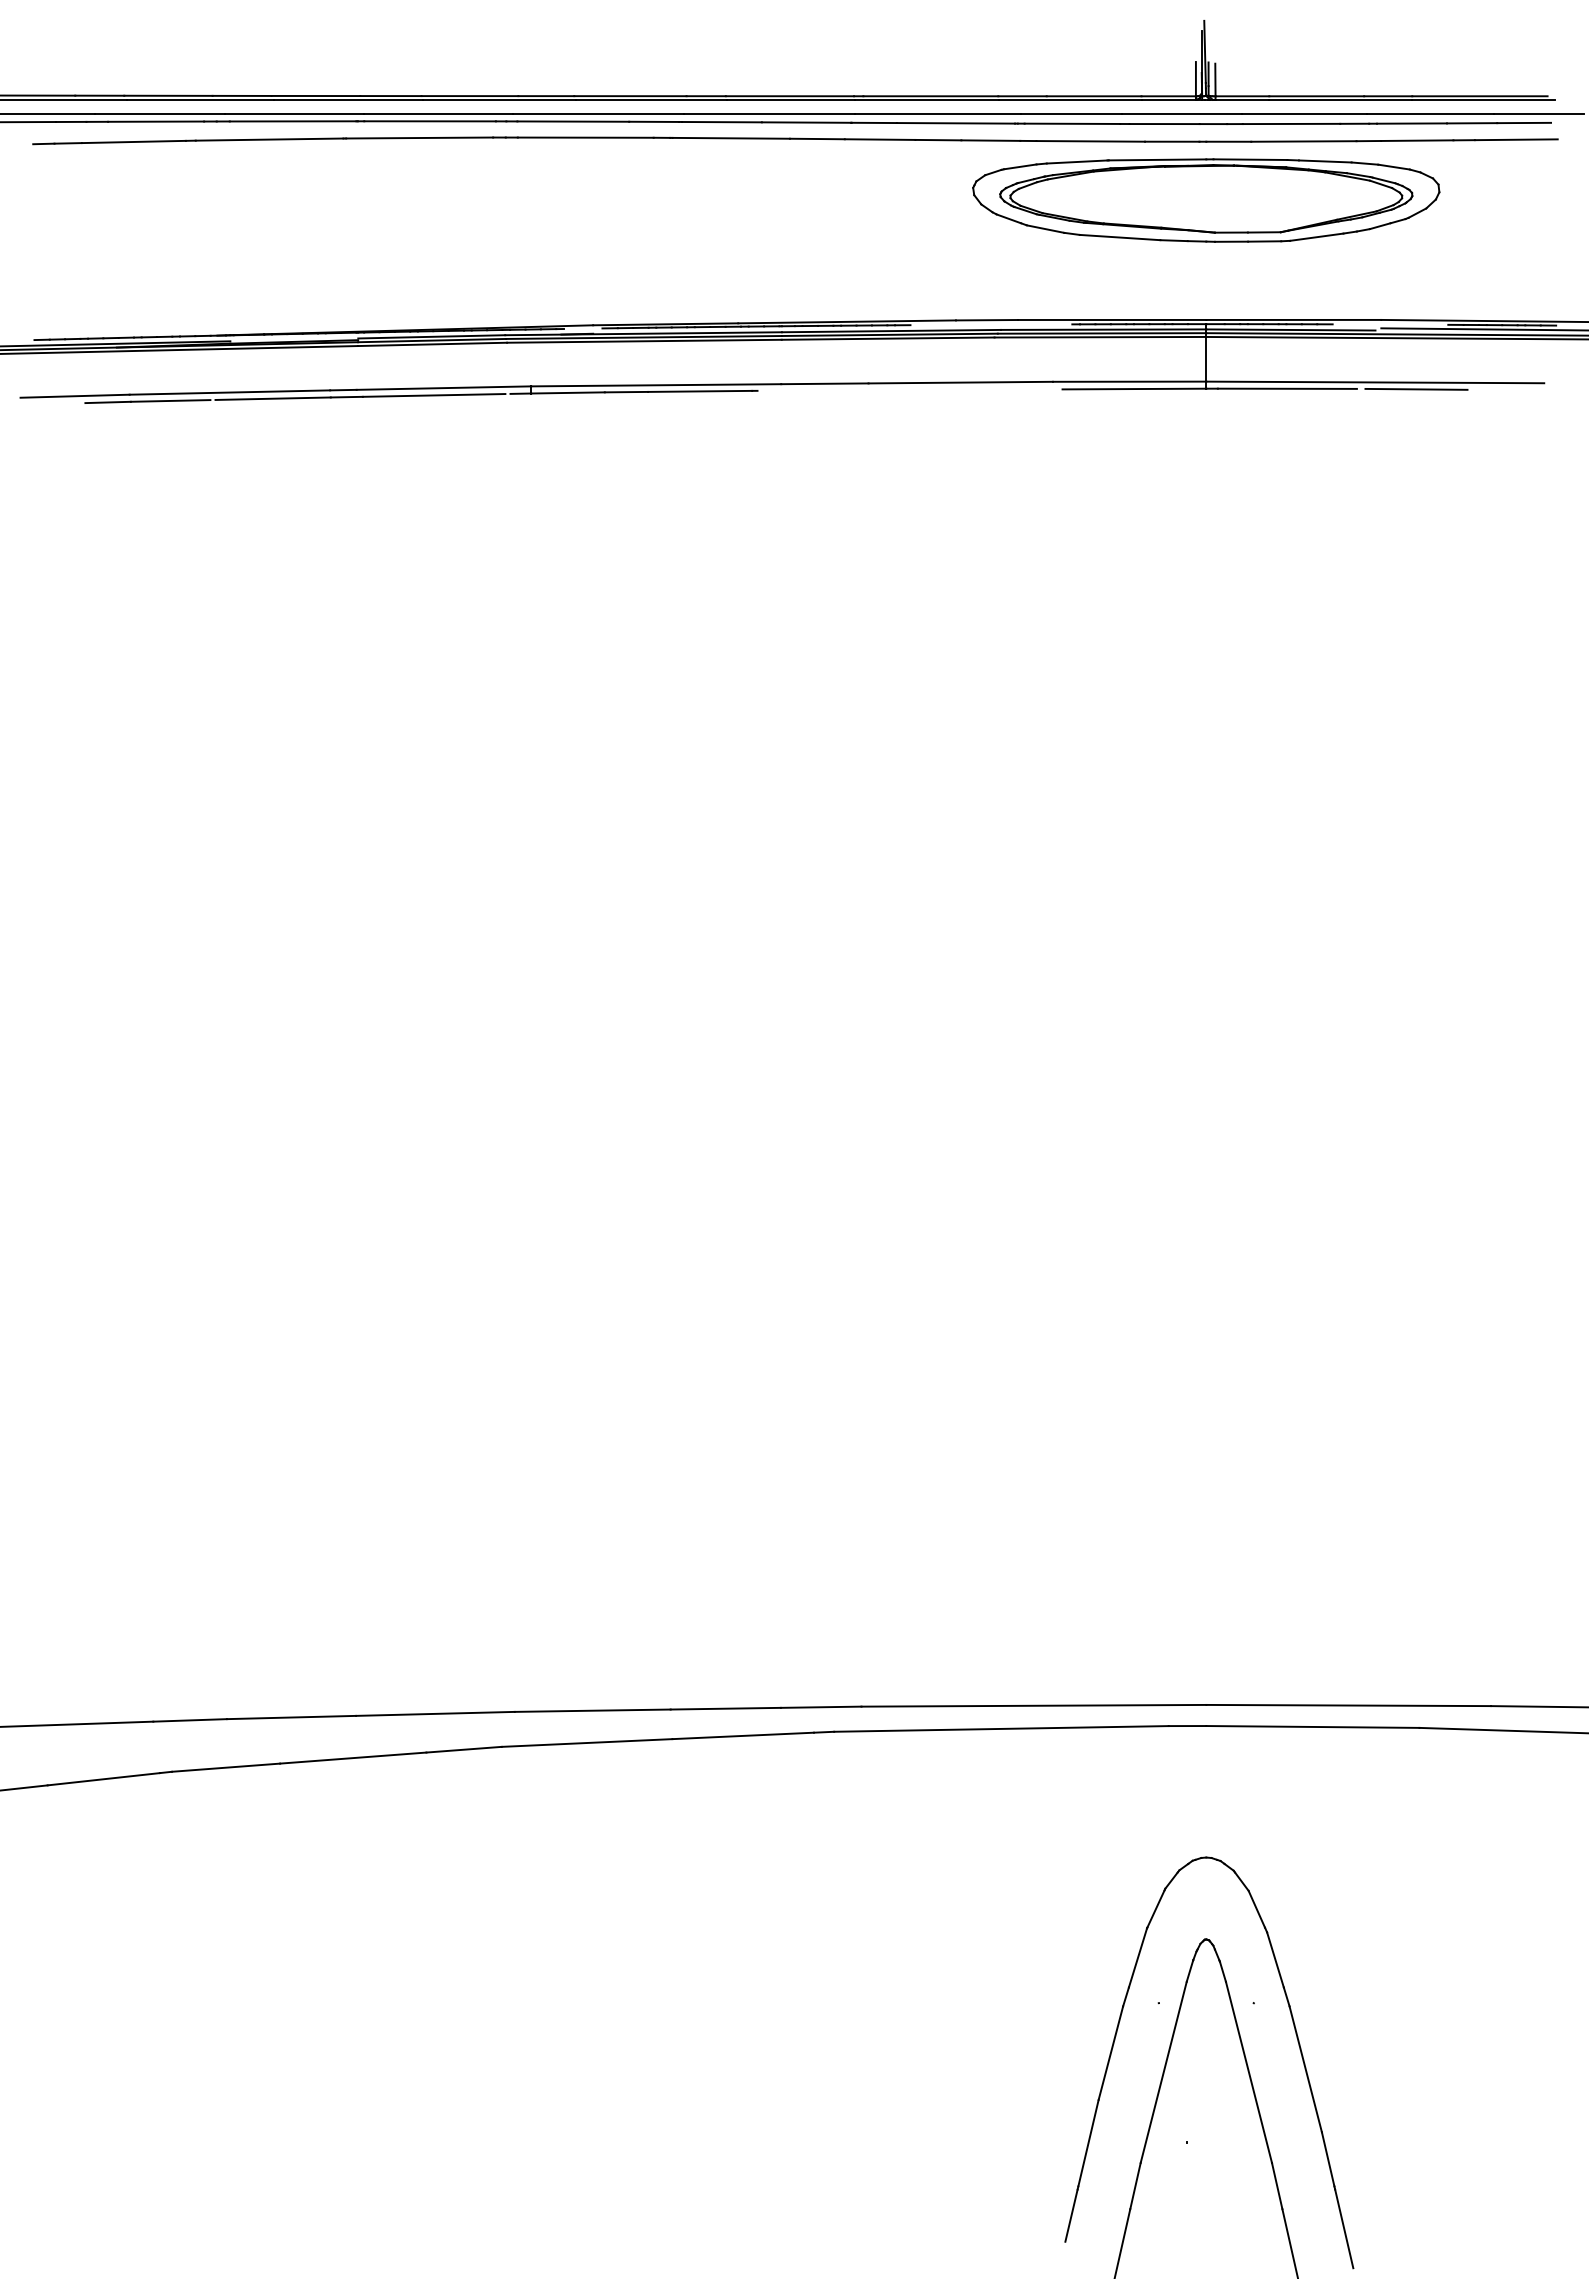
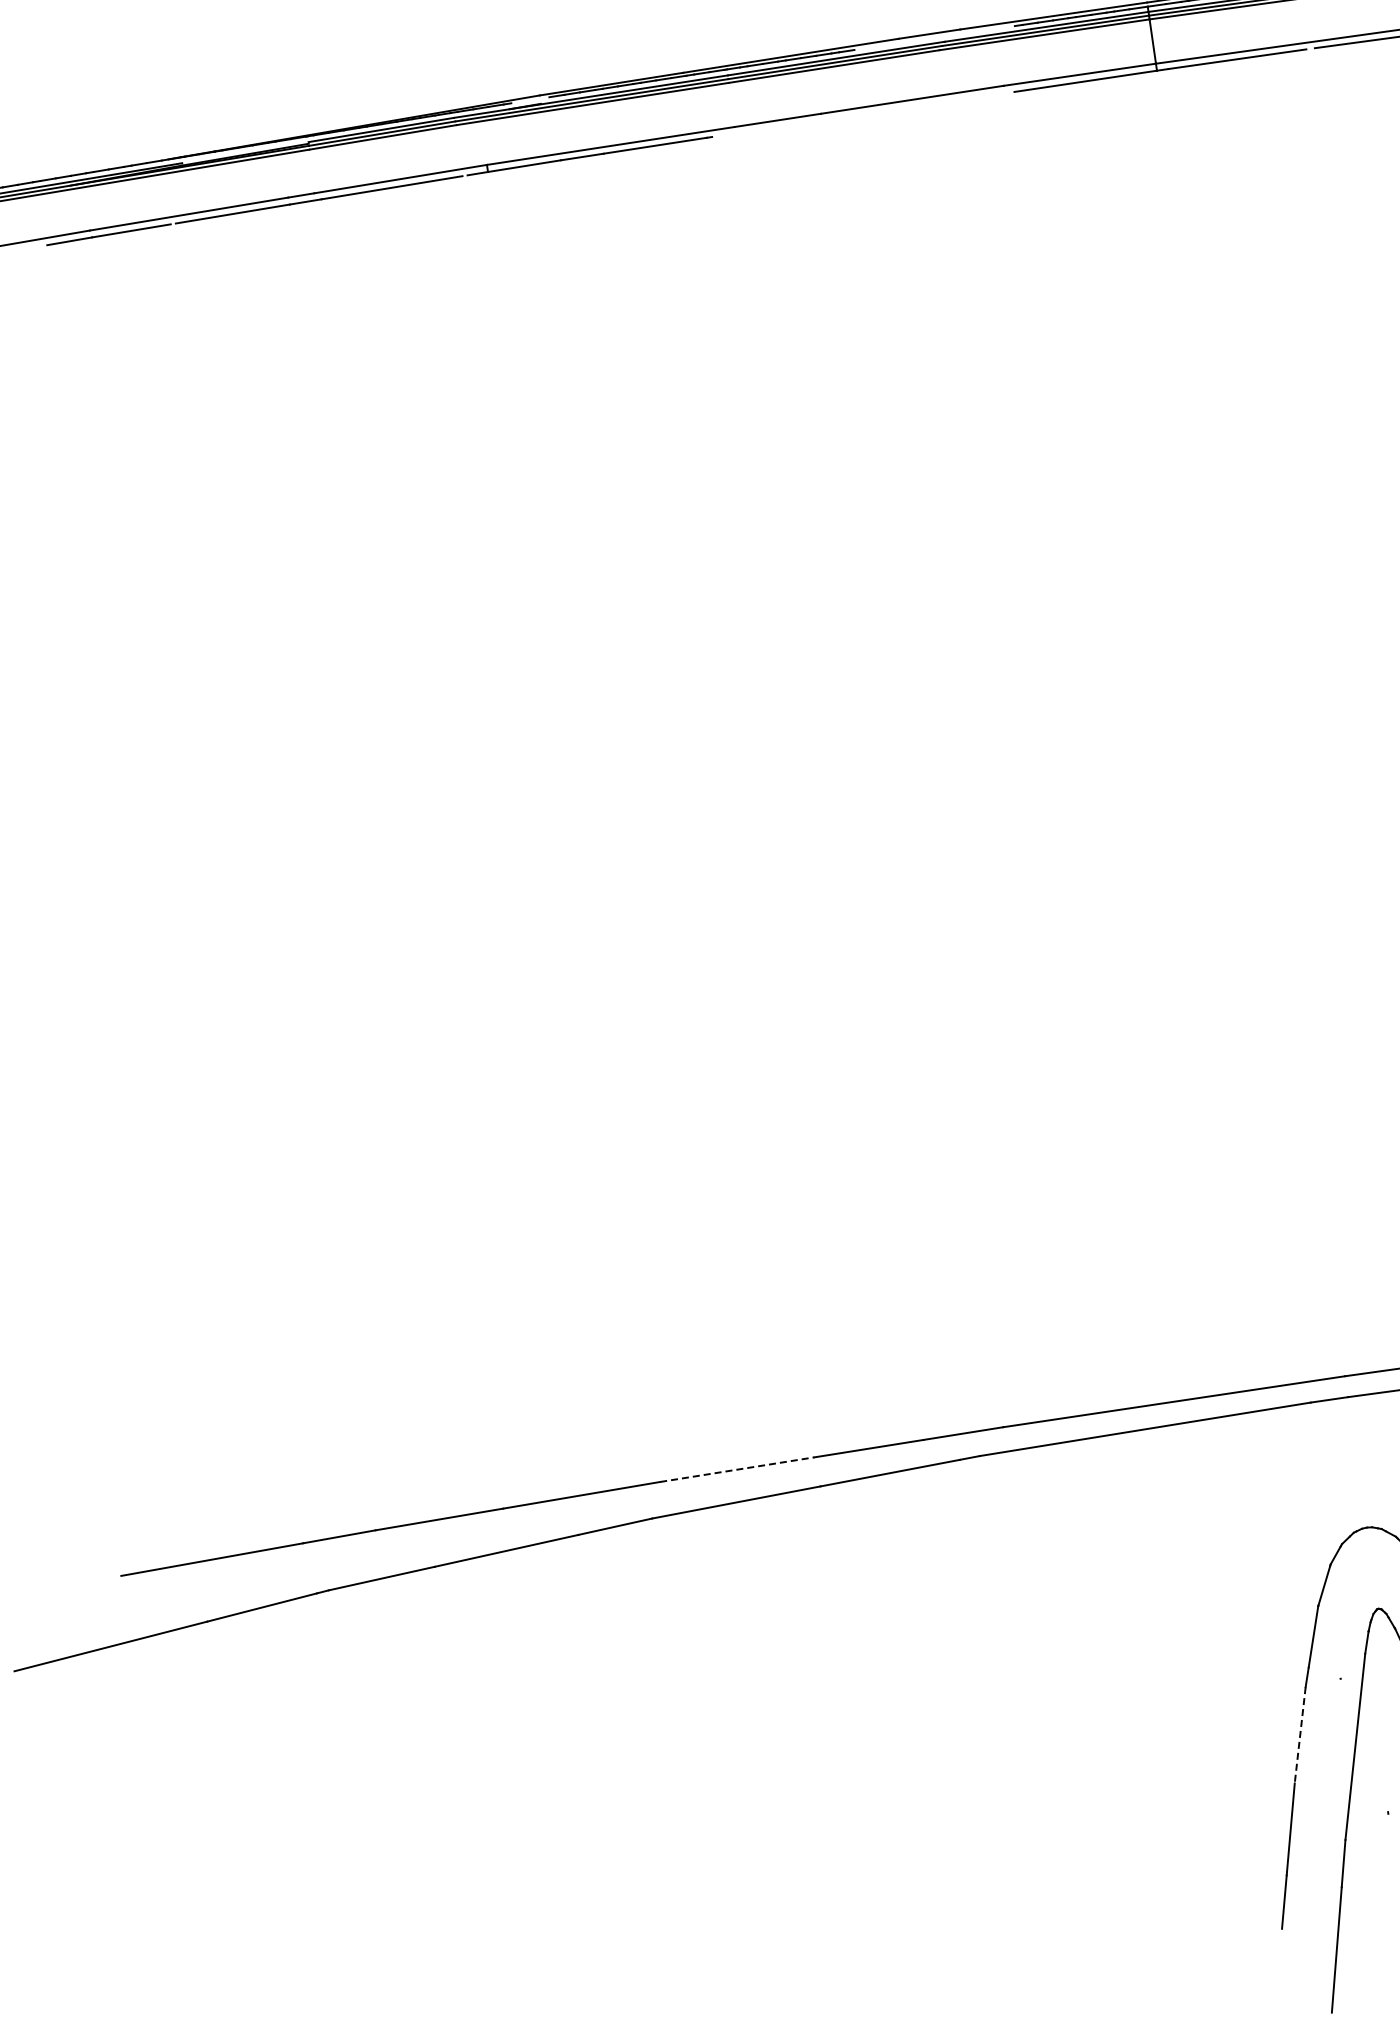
line: (592, 1710) -> (737, 1469), solid -> dashed
line: (1110, 2053) -> (1299, 1735), solid -> dashed

